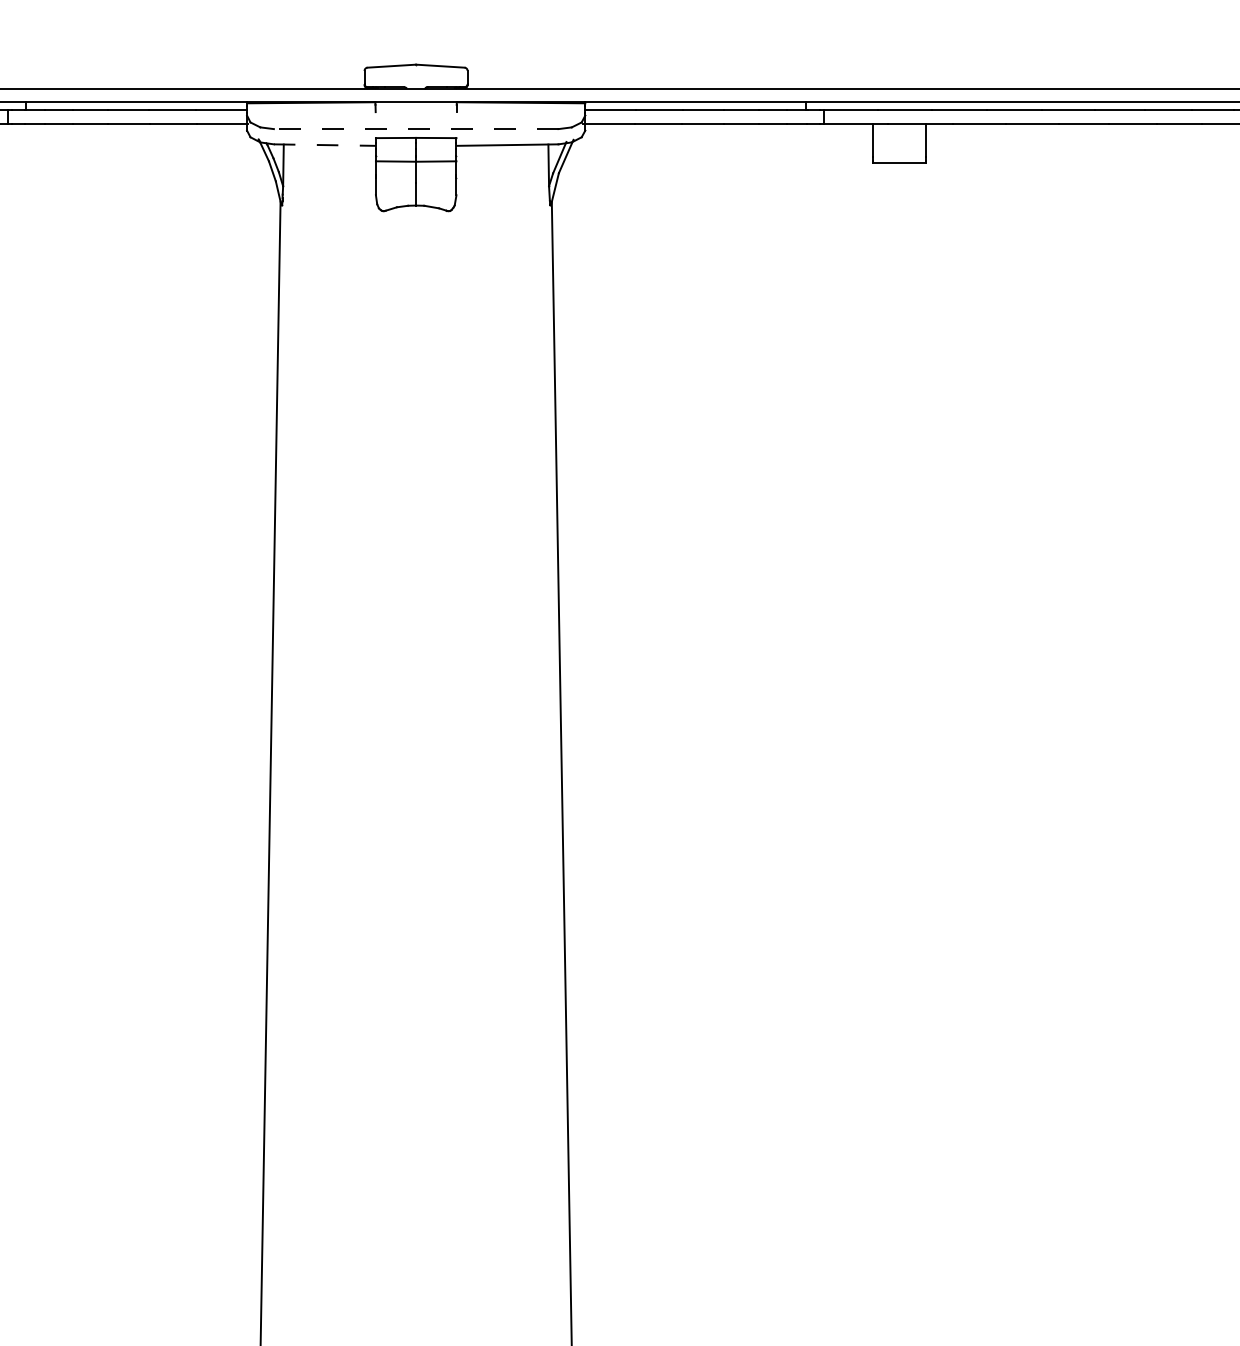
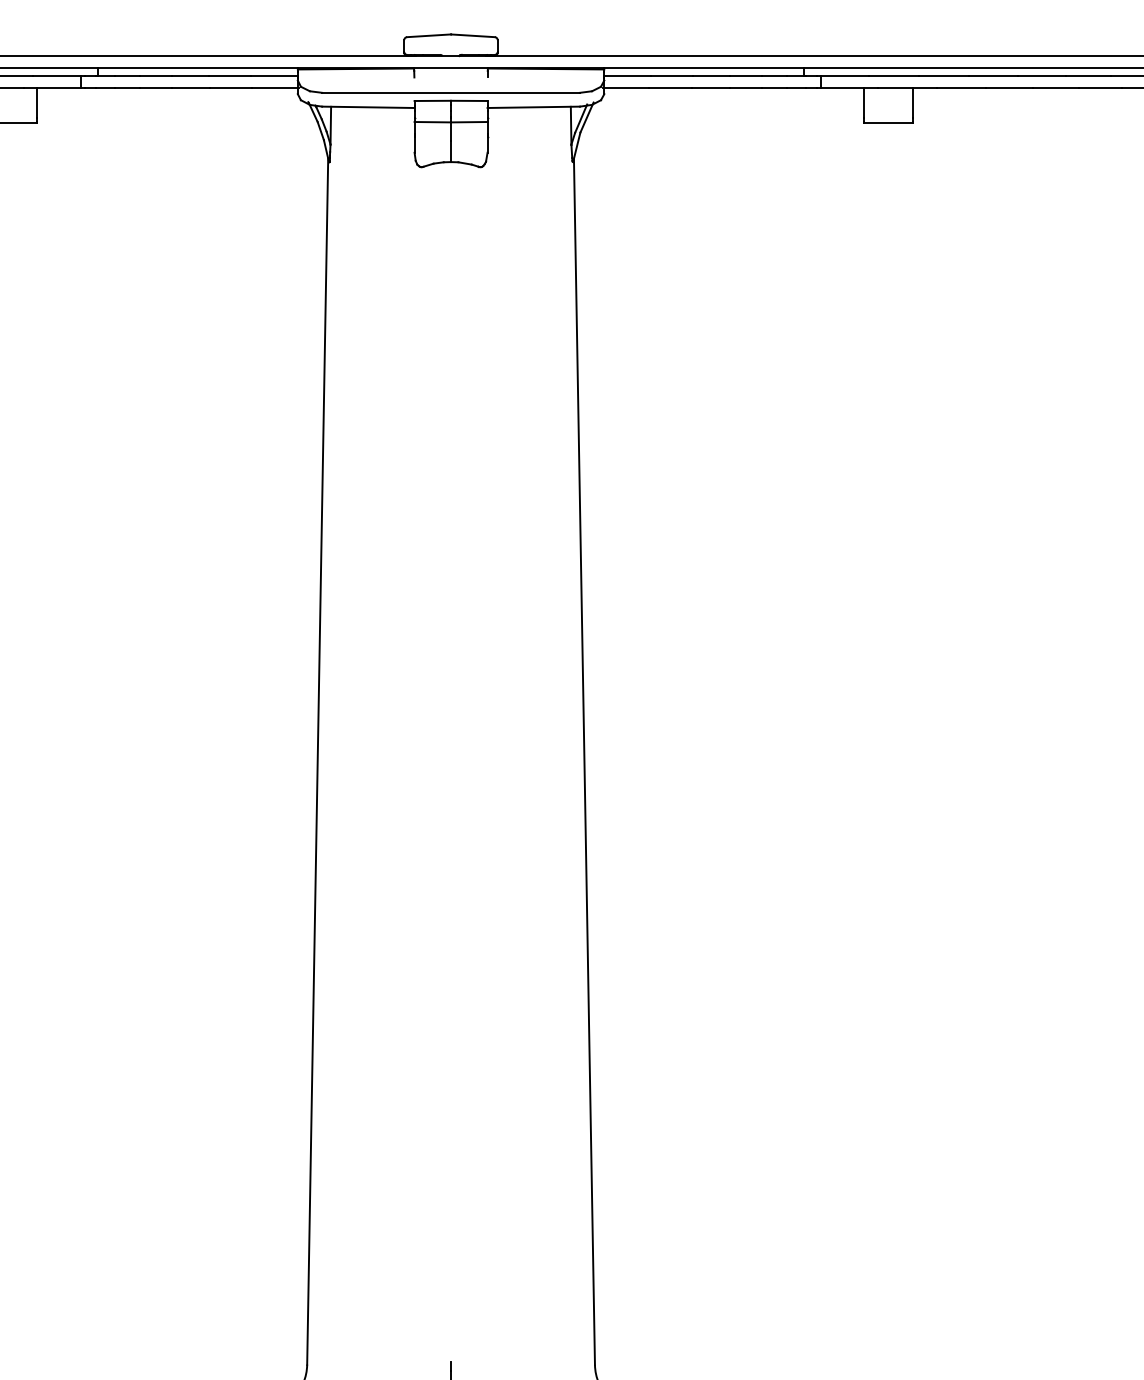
line: (416, 128) -> (451, 92), dashed -> solid
line: (325, 145) -> (368, 107), dashed -> solid

